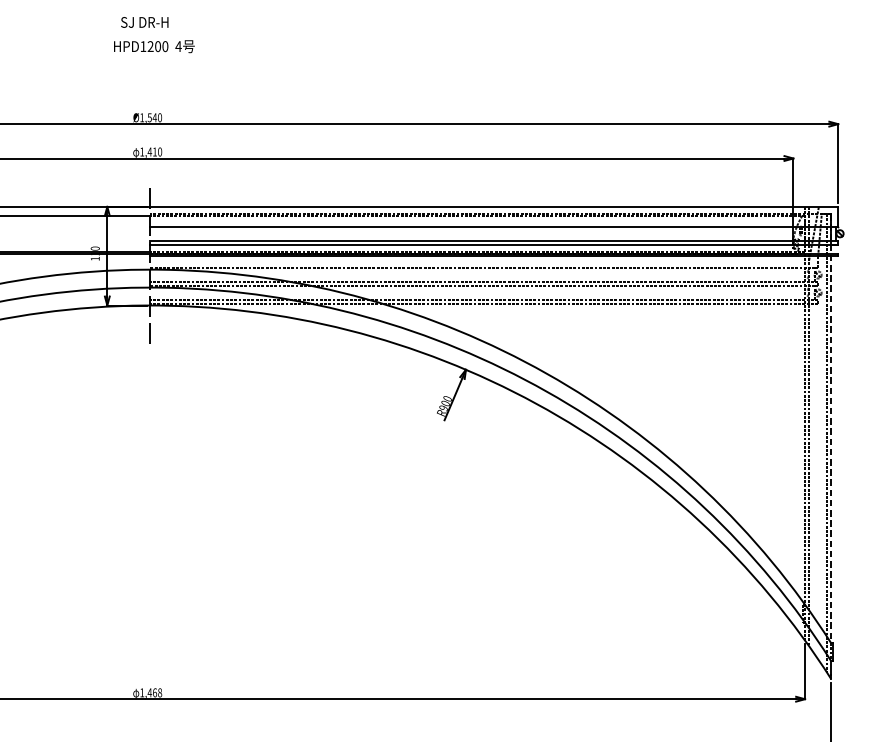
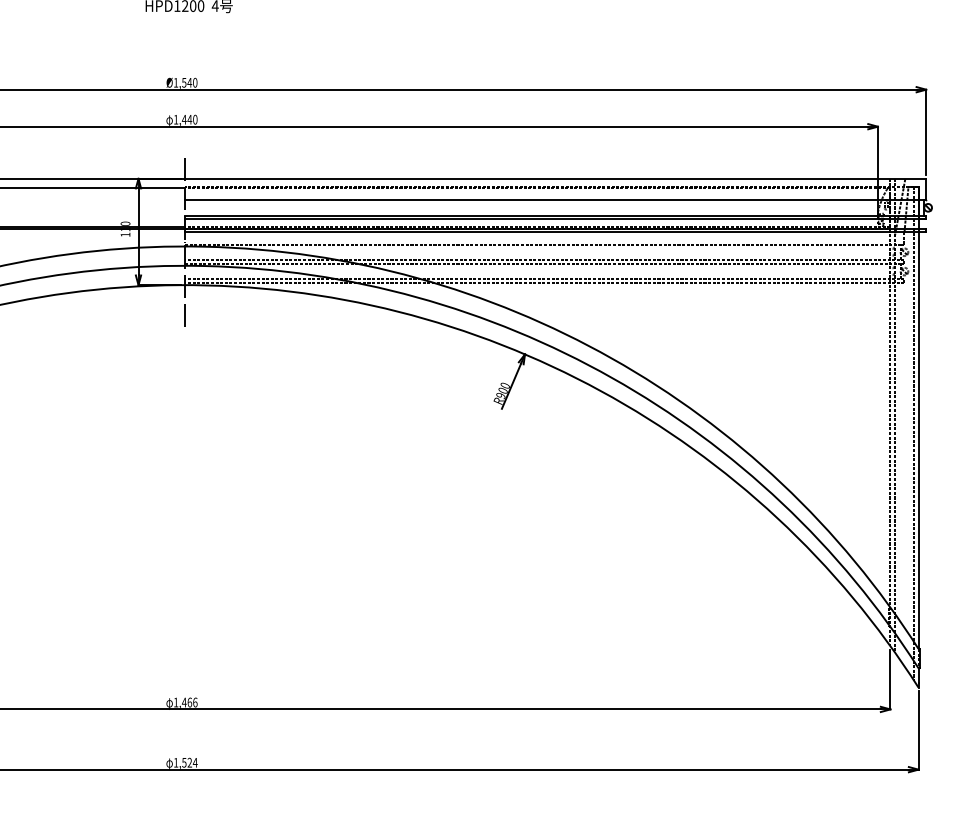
text: (154, 151) -> (189, 119), 1,410 -> 1,440
line: (831, 429) -> (918, 418), dashed -> solid
text: (160, 692) -> (195, 702), 1,468 -> 1,466

